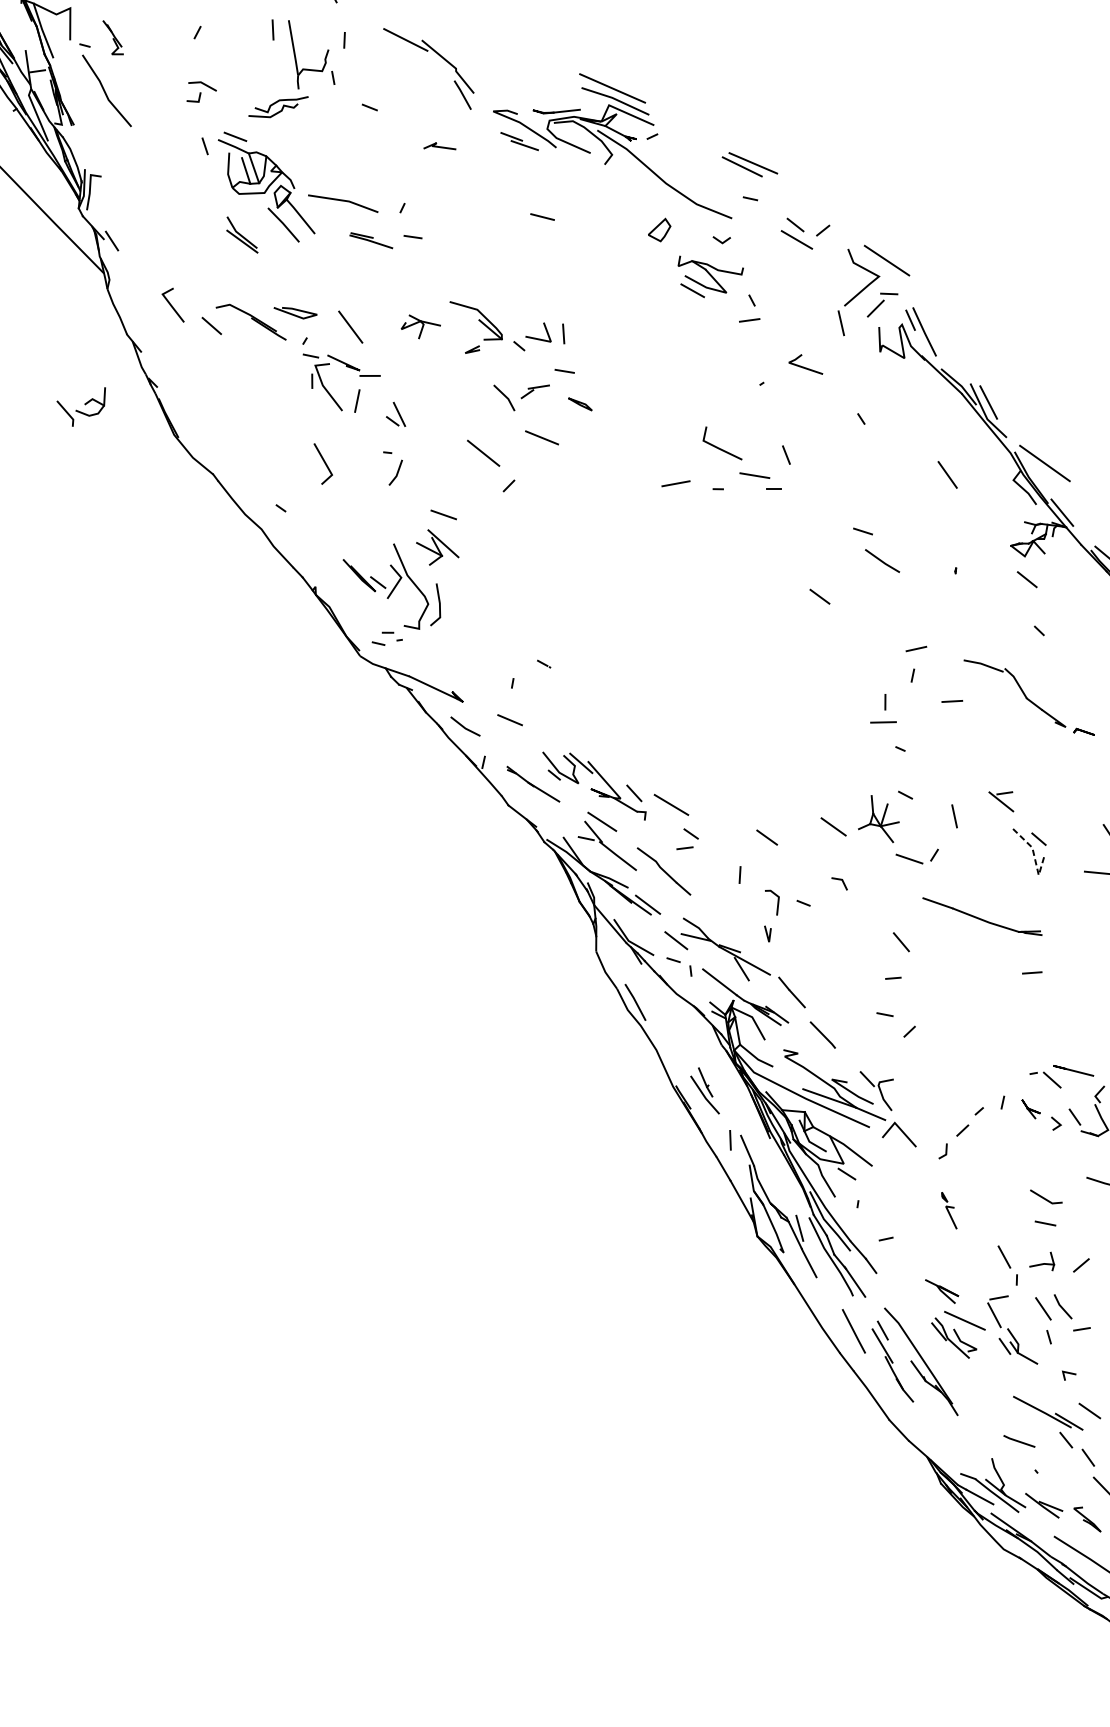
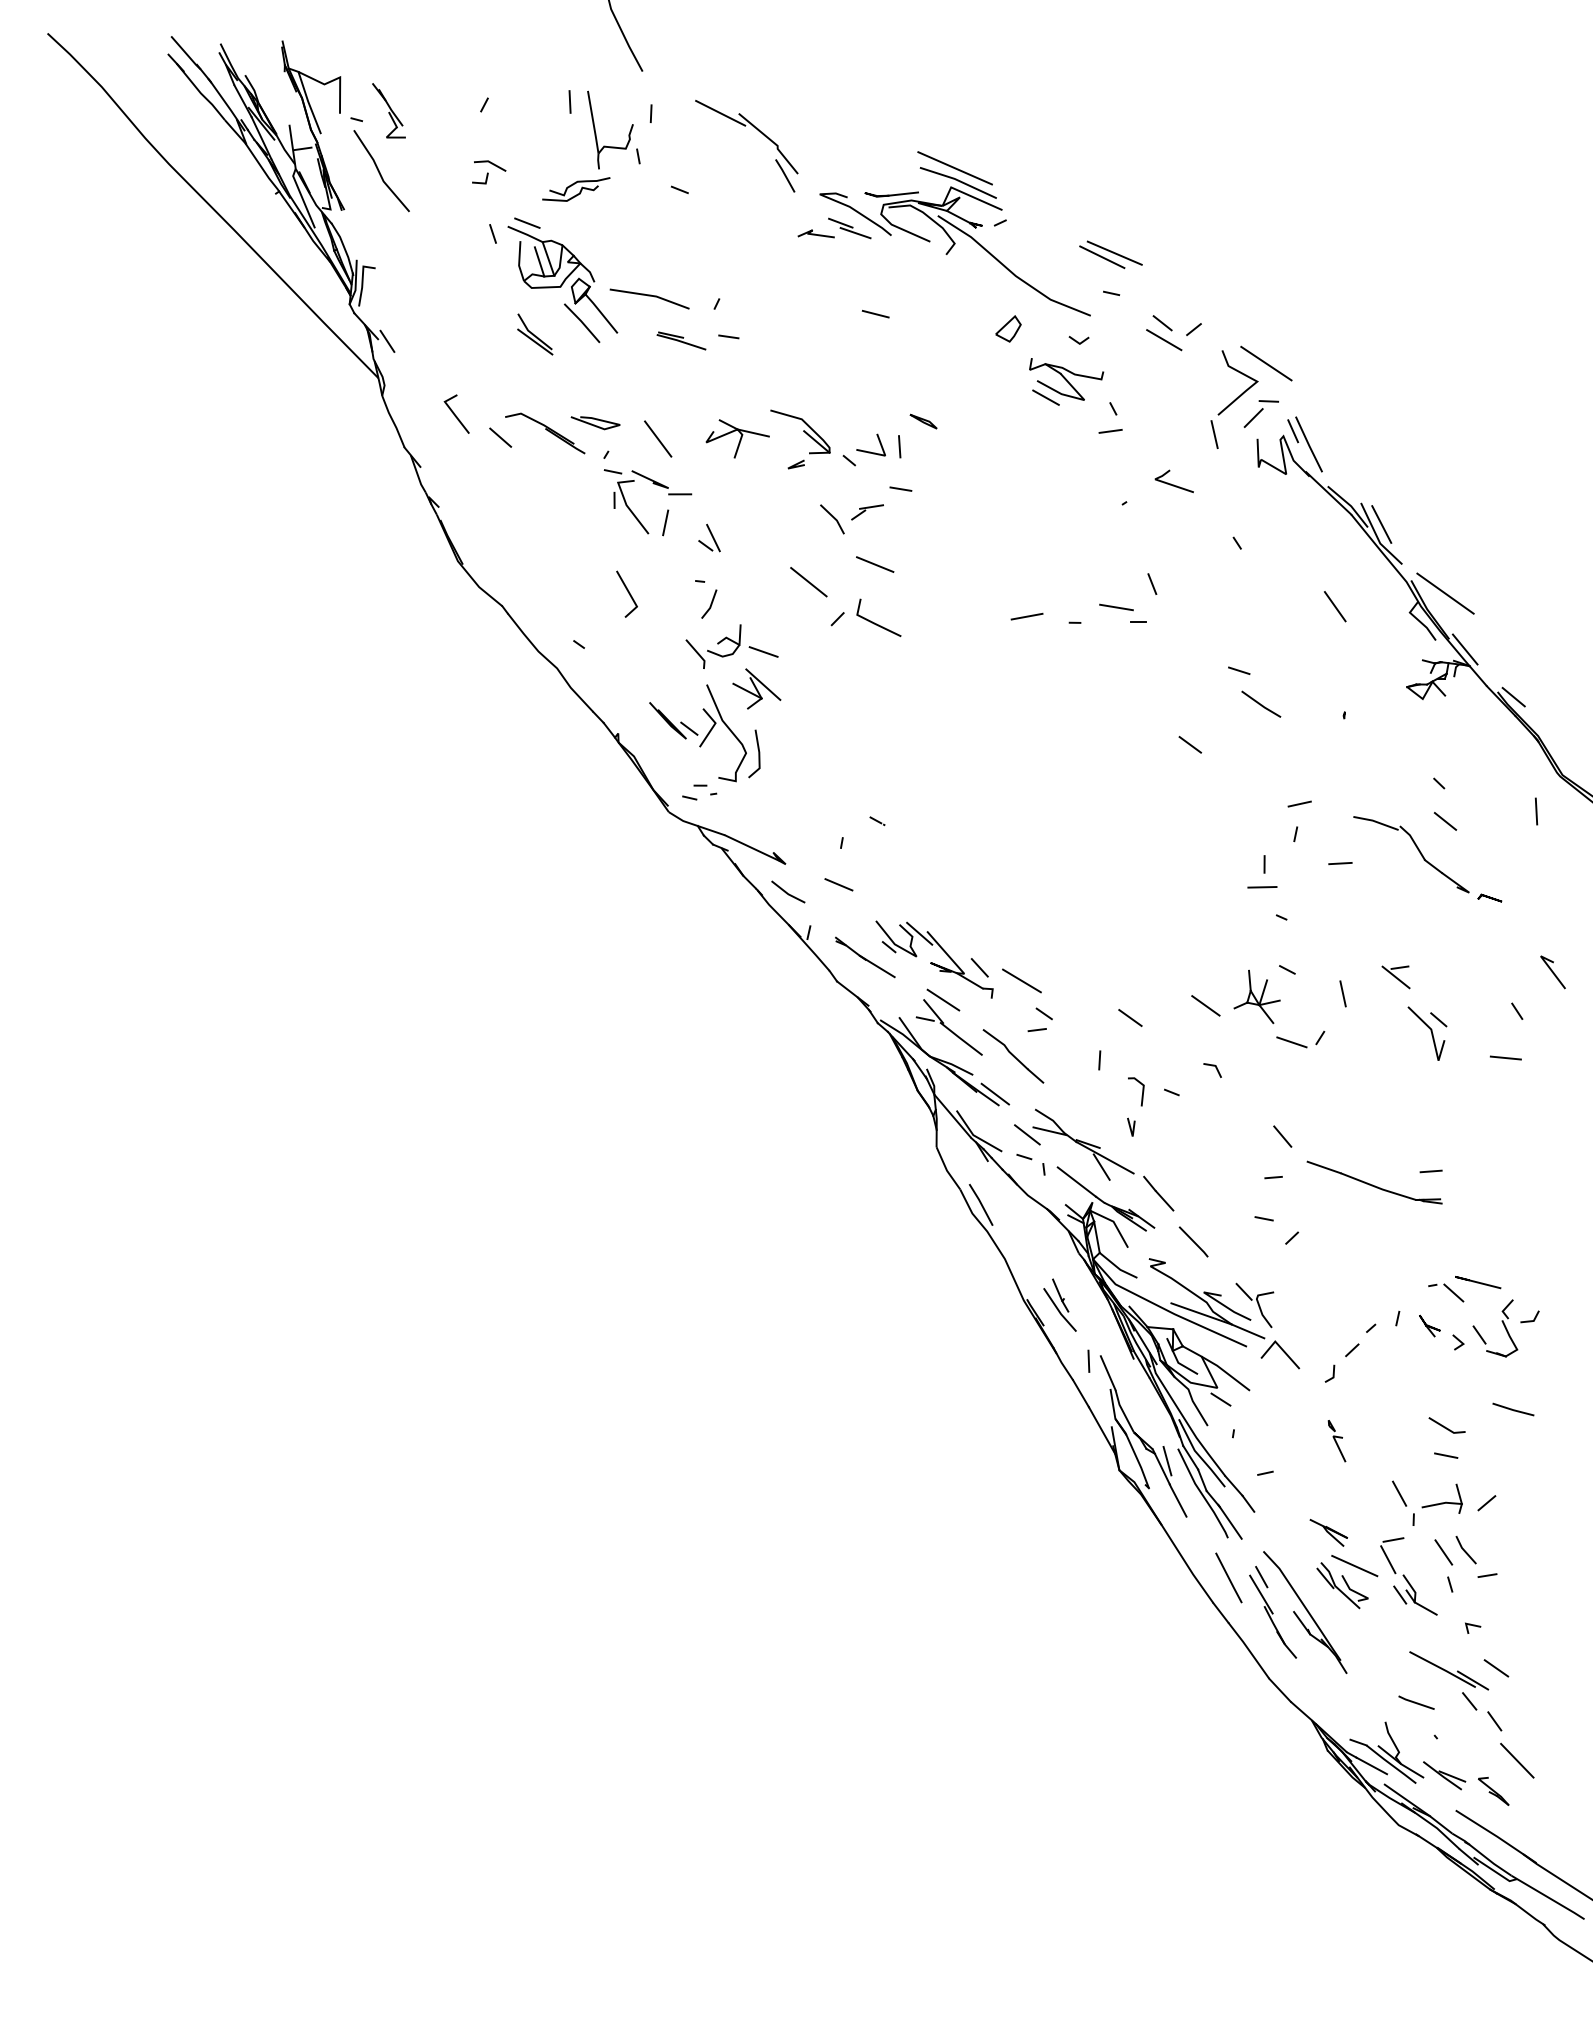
part: (112, 37) -> (388, 110), size x1.43
part: (439, 145) -> (815, 233), moved
part: (420, 326) -> (737, 438), size x1.43
part: (580, 404) -> (923, 421), moved
part: (81, 406) -> (713, 646), moved
line: (720, 448) -> (876, 623), moved
line: (1027, 579) -> (1445, 821), moved
line: (1034, 856) -> (1433, 1039), dashed -> solid
part: (982, 916) -> (1374, 1182), moved
part: (1041, 1261) -> (1441, 1498), size x1.43

